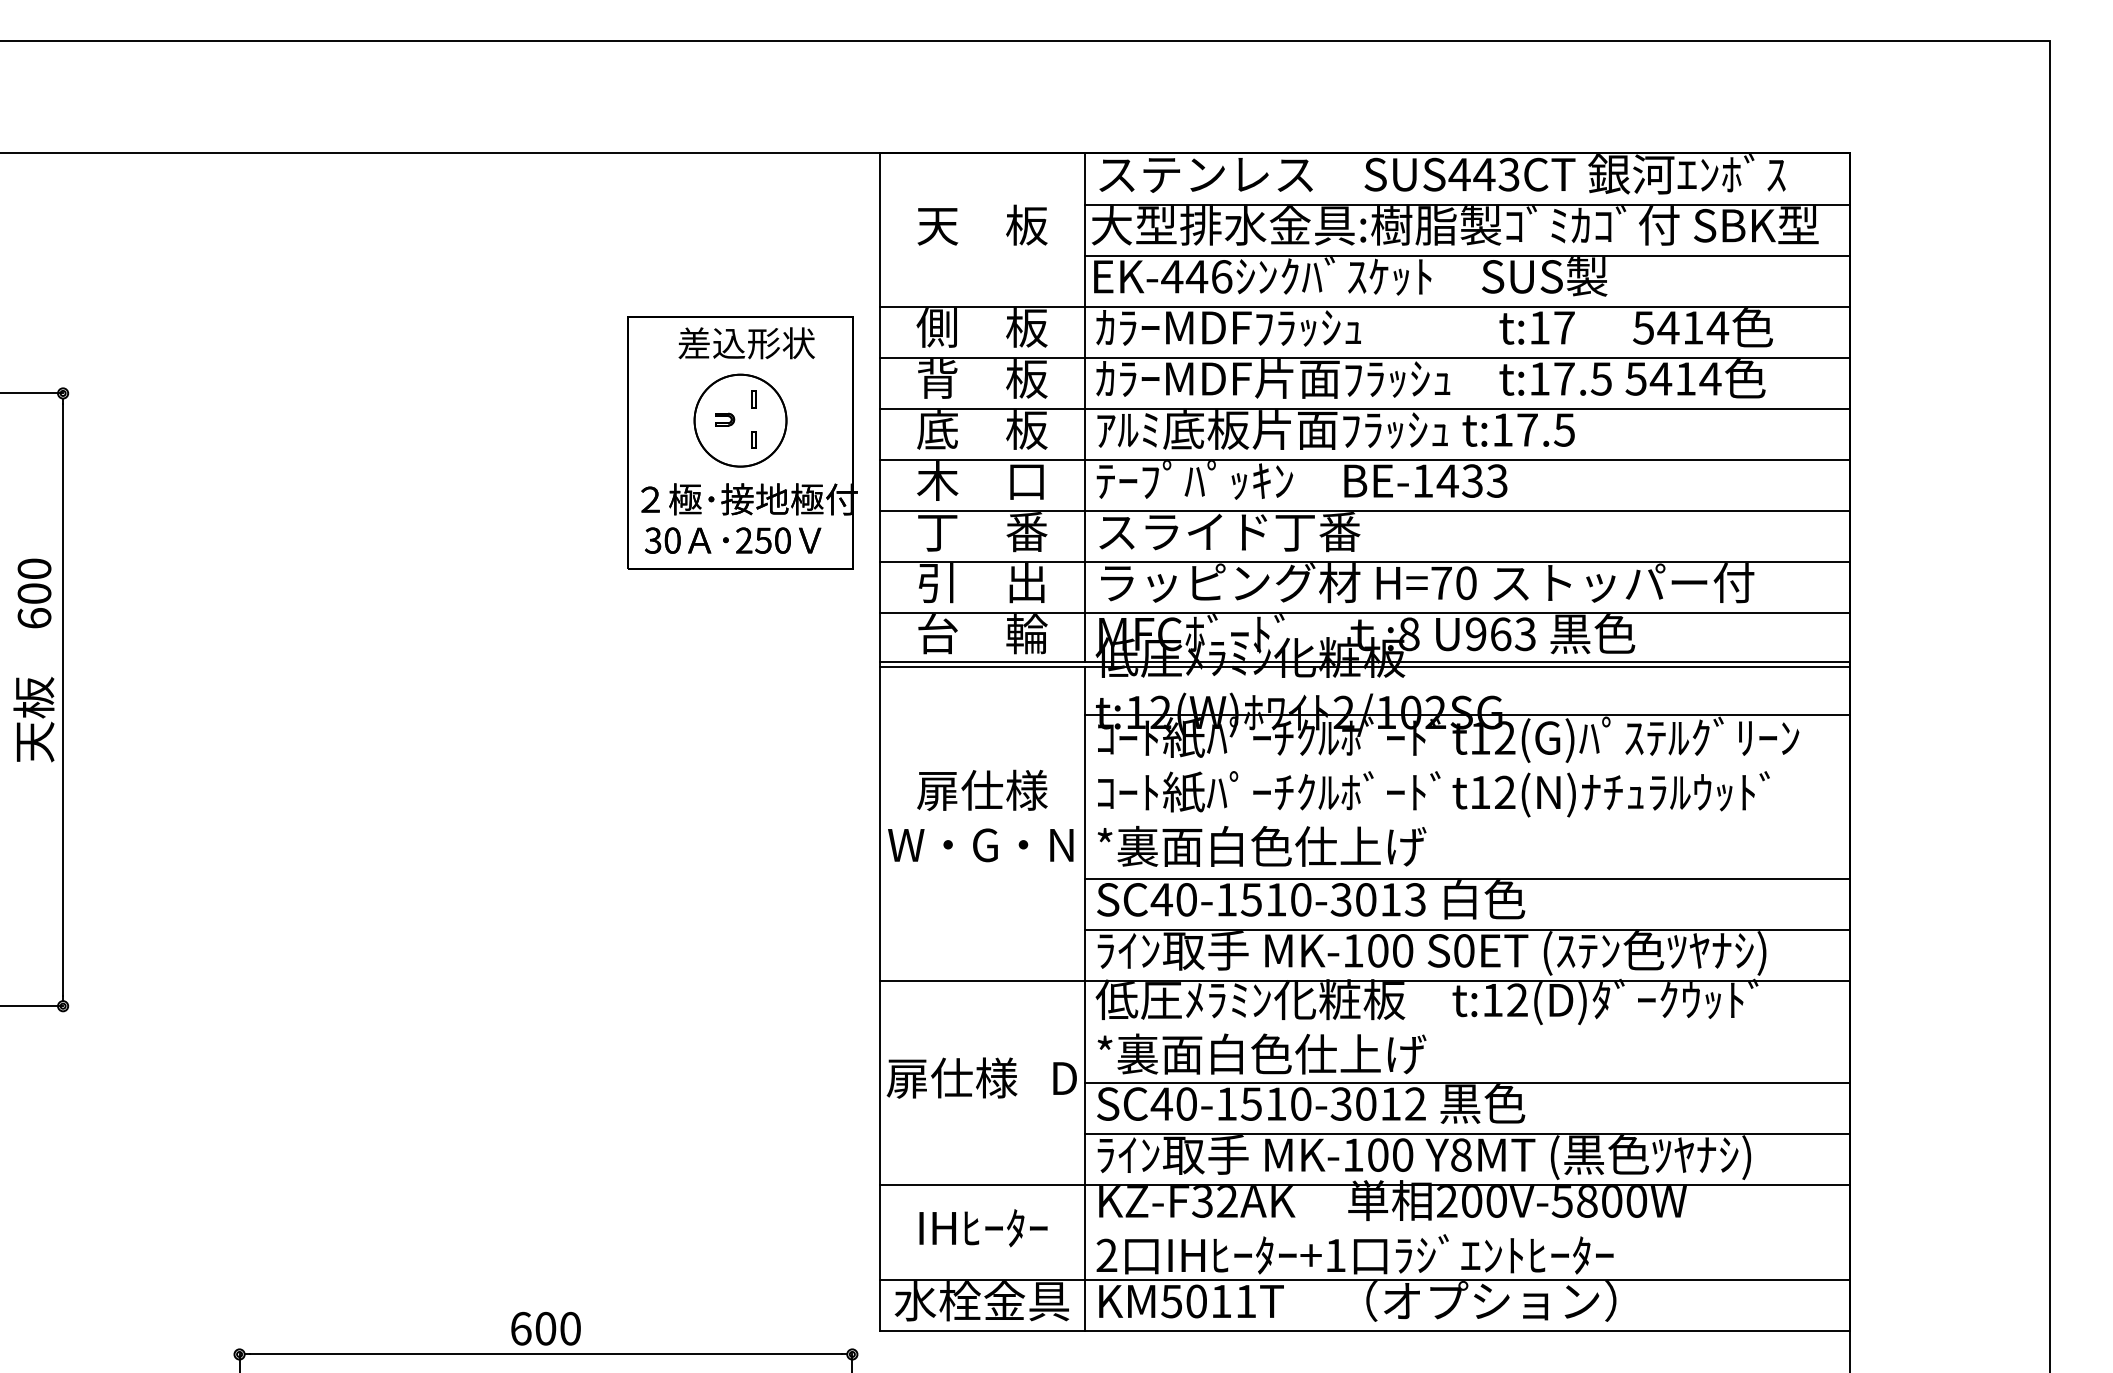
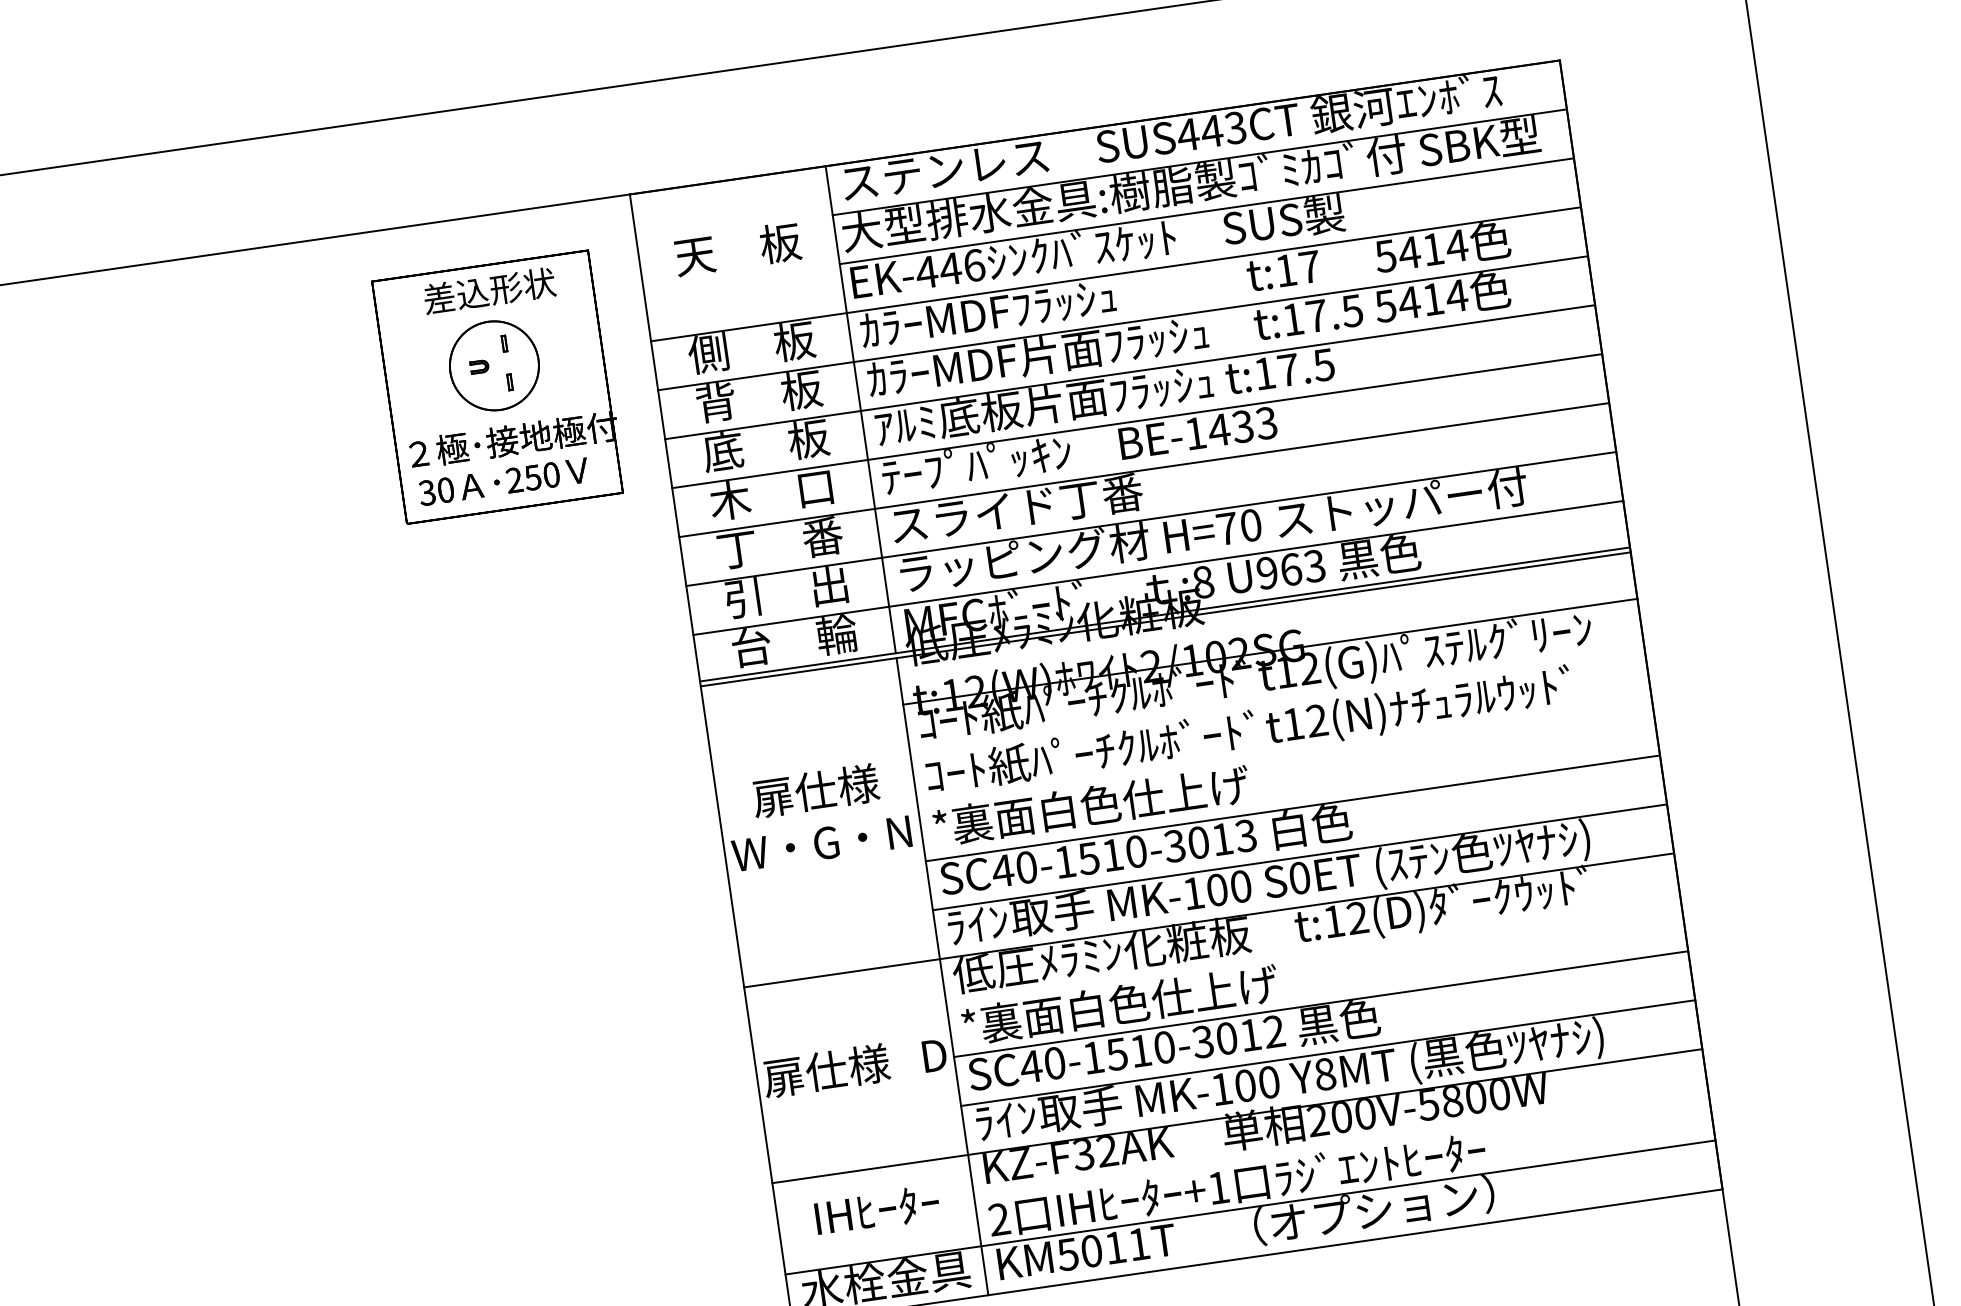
part: (742, 442) -> (499, 386), moved

